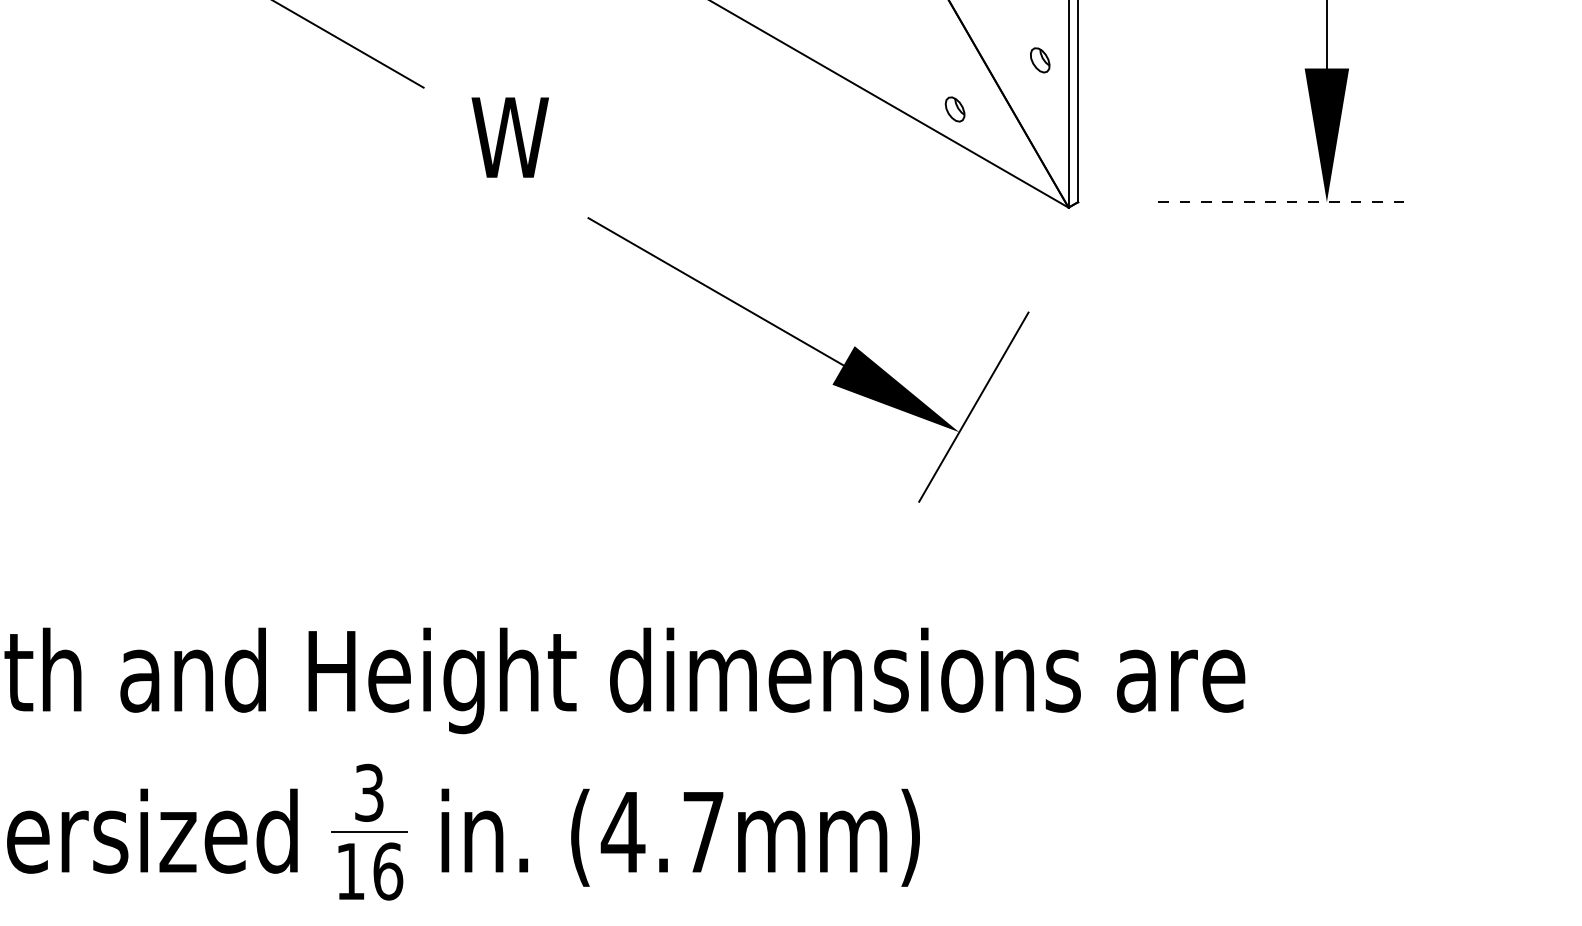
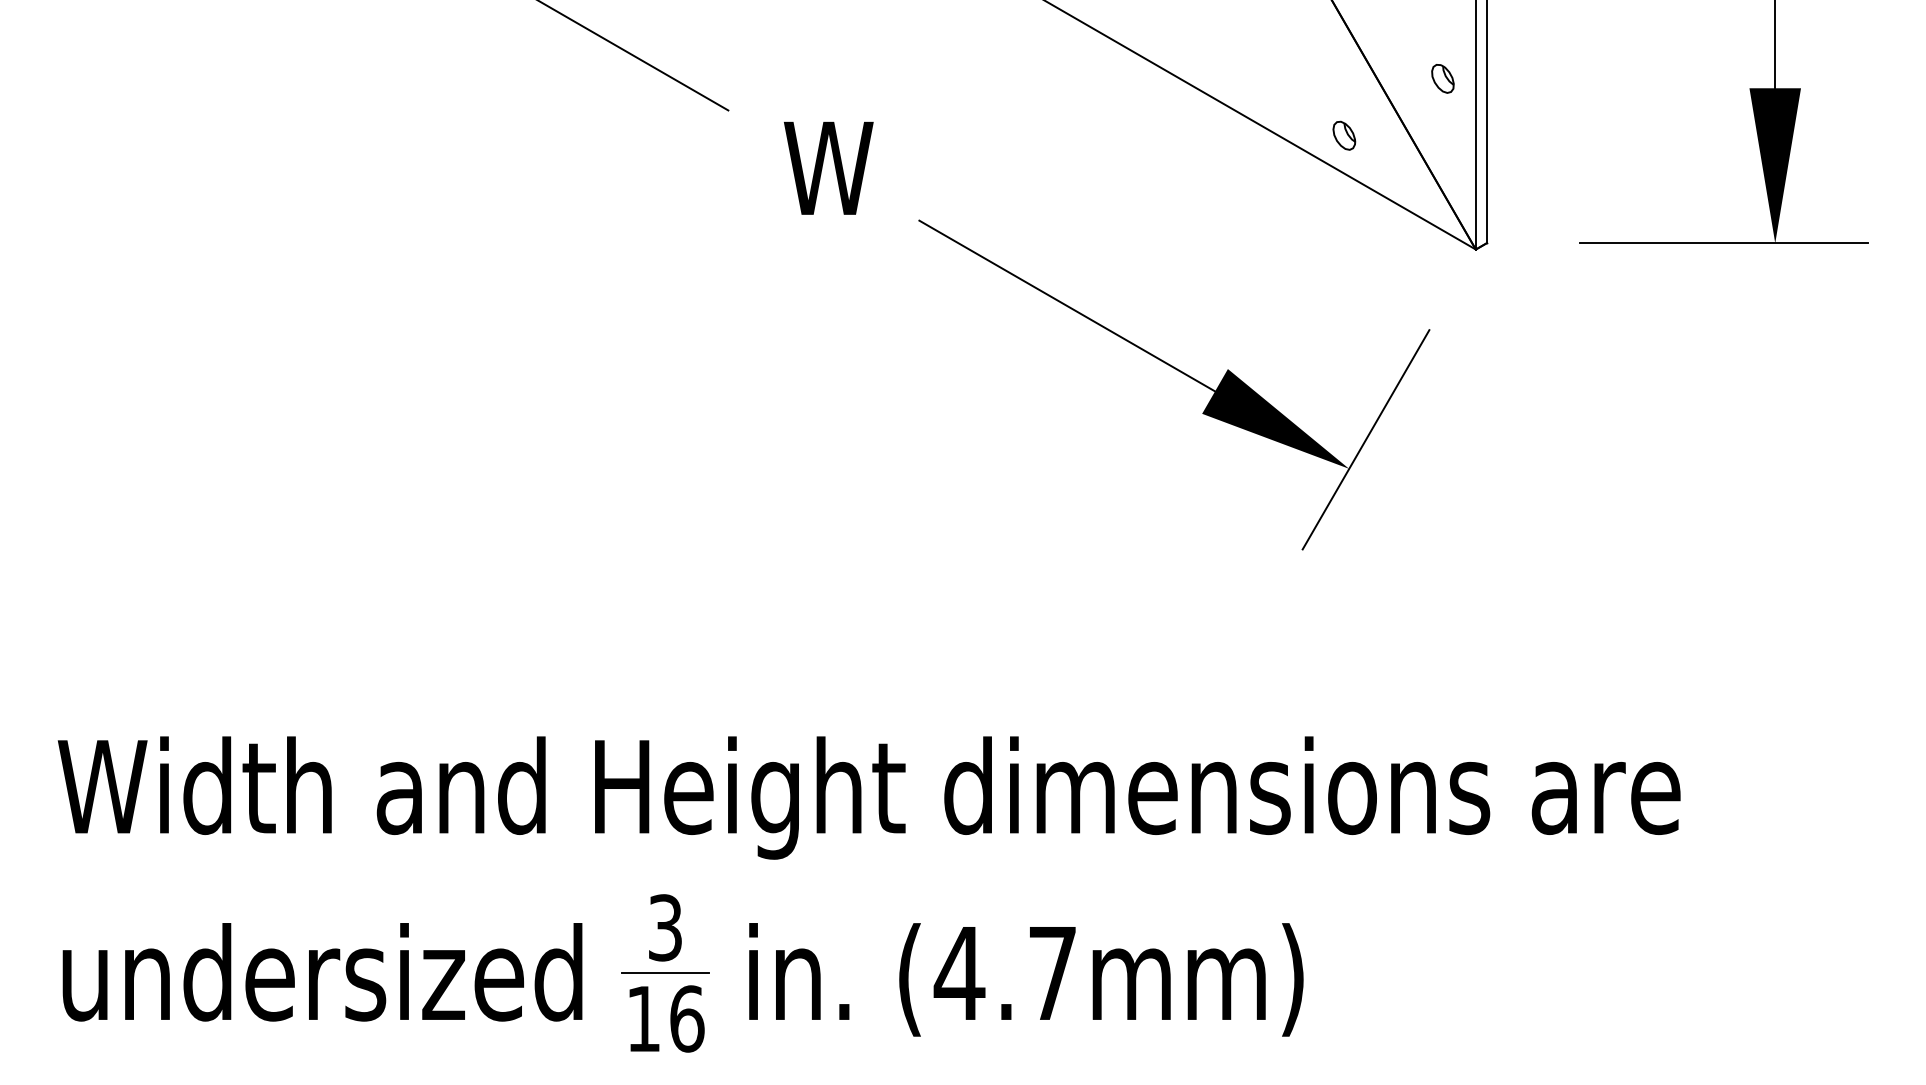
line: (1283, 202) -> (1724, 243), dashed -> solid
part: (814, 349) -> (1181, 373), moved

